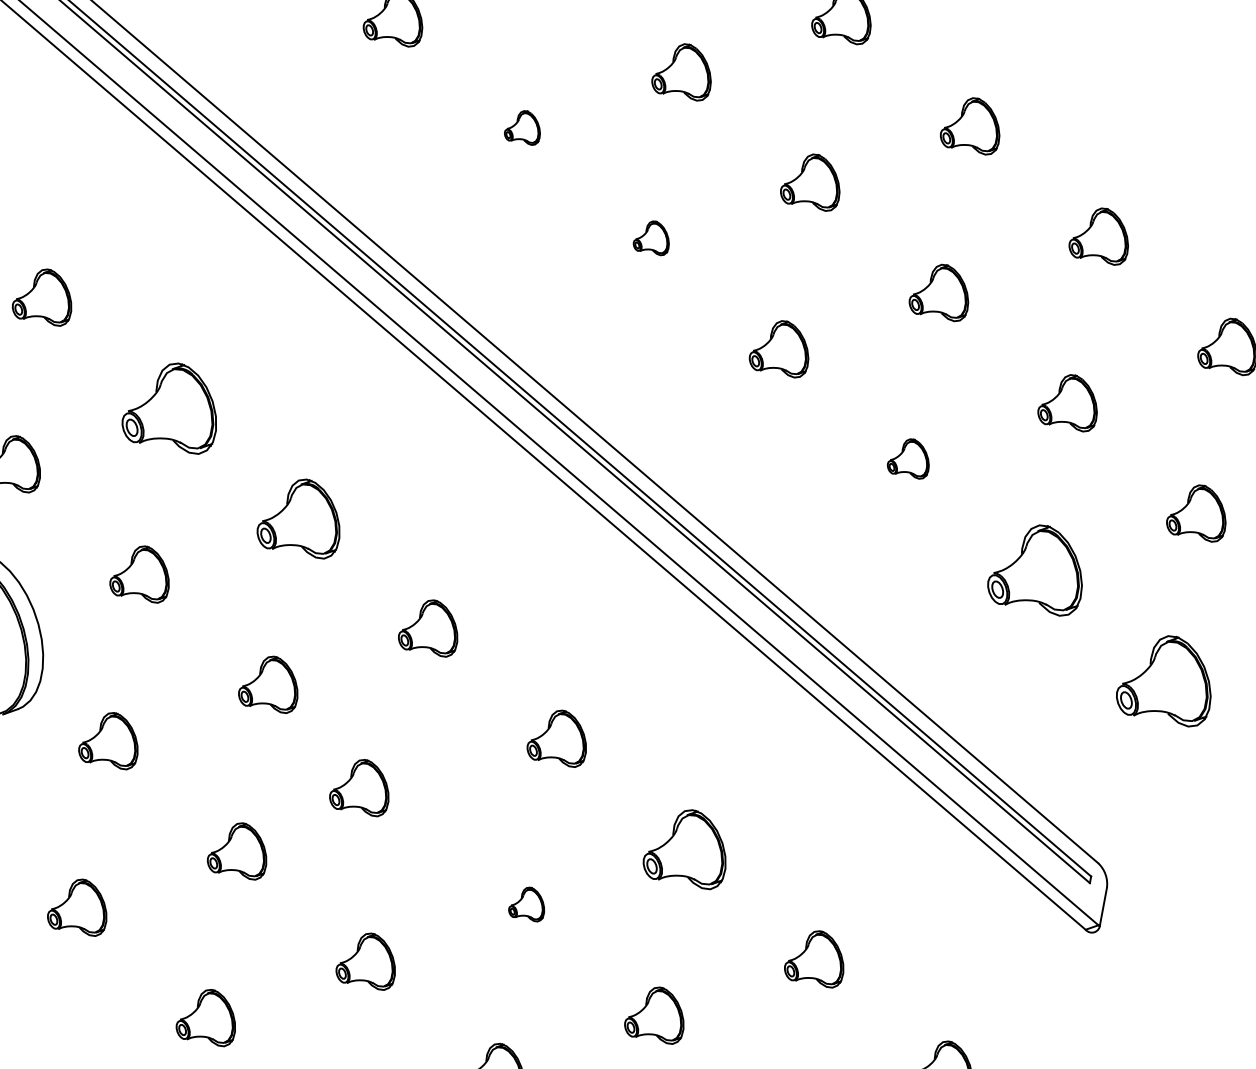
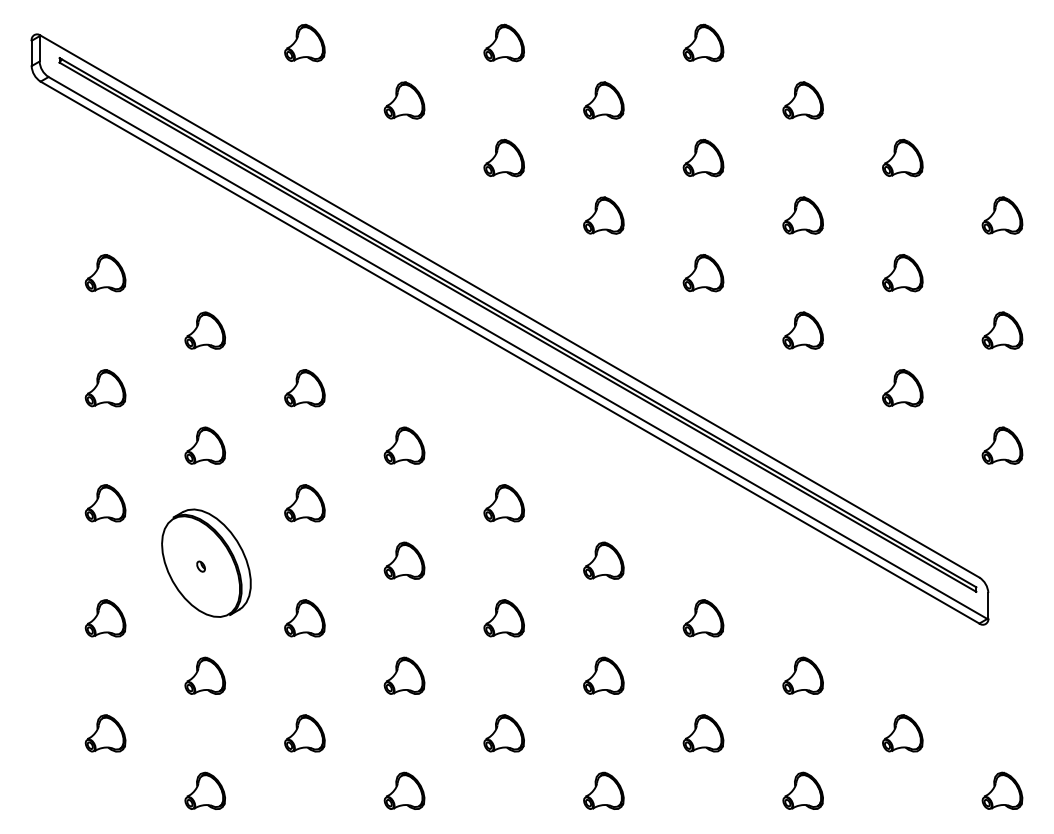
part: (522, 126) -> (503, 157), size x1.67
part: (652, 237) -> (603, 215), size x1.67
part: (172, 406) -> (304, 388), size x0.62
part: (909, 457) -> (802, 330), size x1.43
part: (301, 516) -> (404, 445), size x0.71
part: (1038, 568) -> (902, 388), size x0.62
part: (1167, 678) -> (1002, 445), size x0.62
part: (360, 786) -> (503, 618), moved
part: (687, 847) -> (703, 618), size x0.71
part: (527, 903) -> (603, 675), size x1.67

